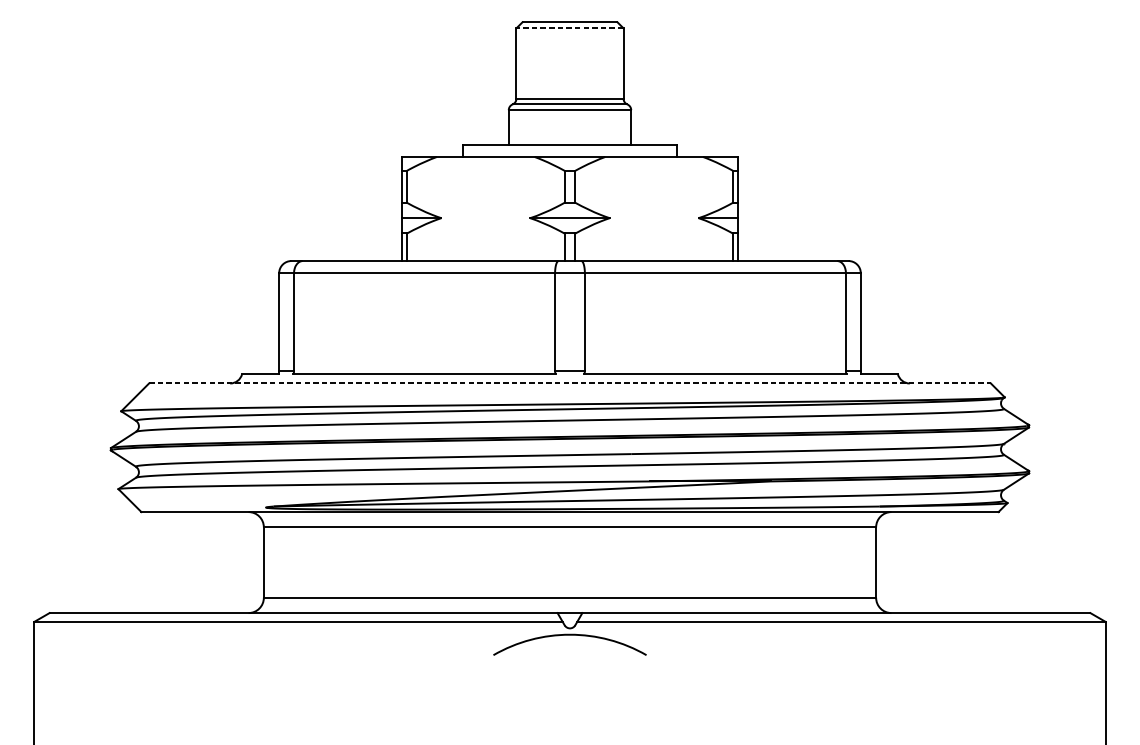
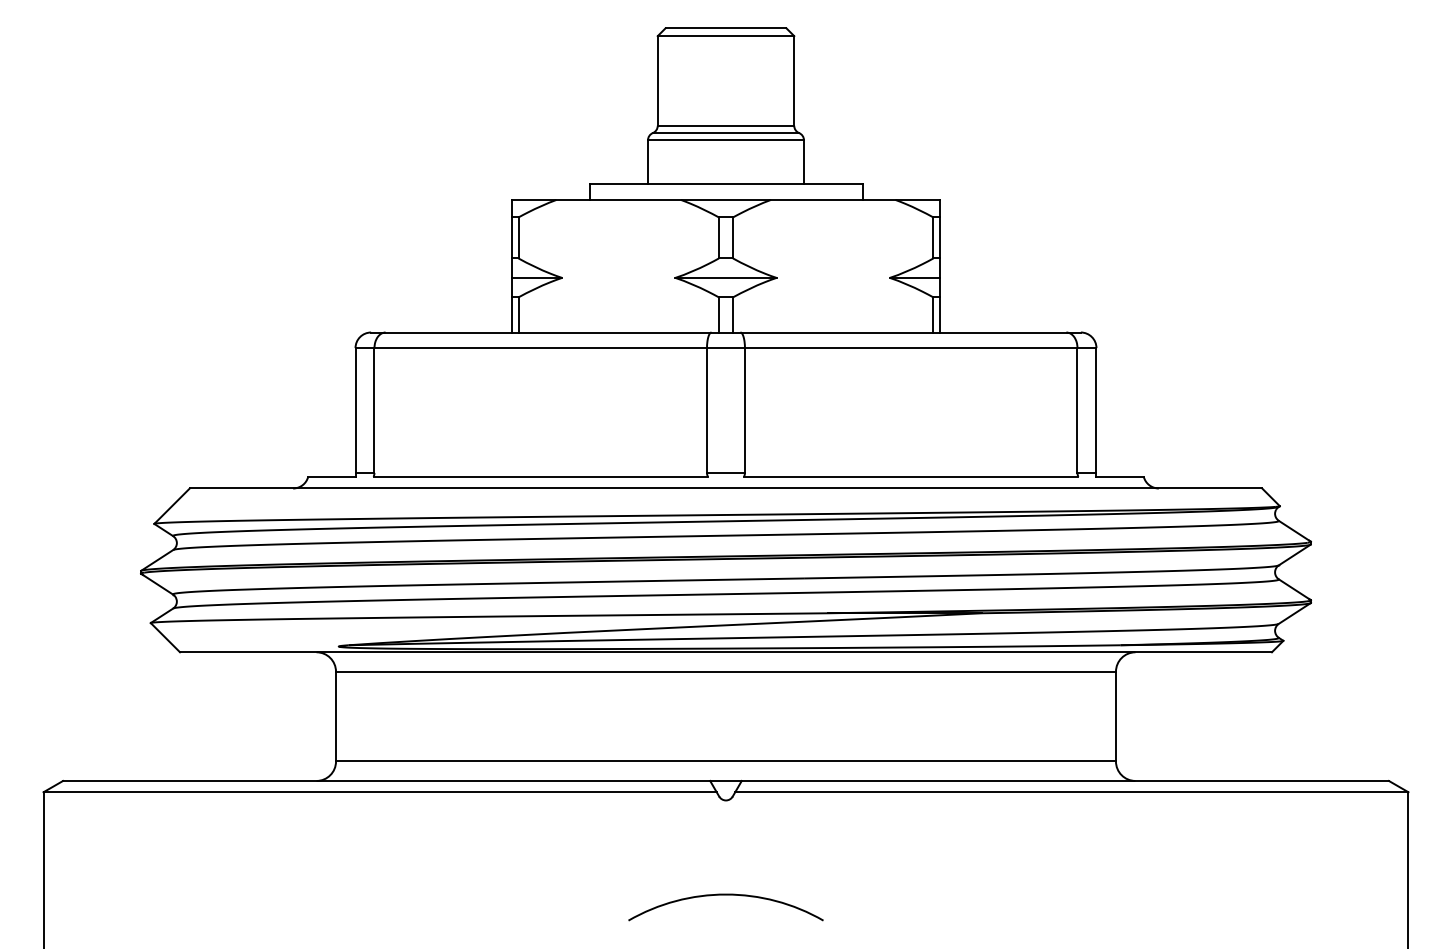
line: (569, 28) -> (725, 36), dashed -> solid
line: (570, 383) -> (726, 488), dashed -> solid
arc: (569, 635) -> (725, 895), moved

